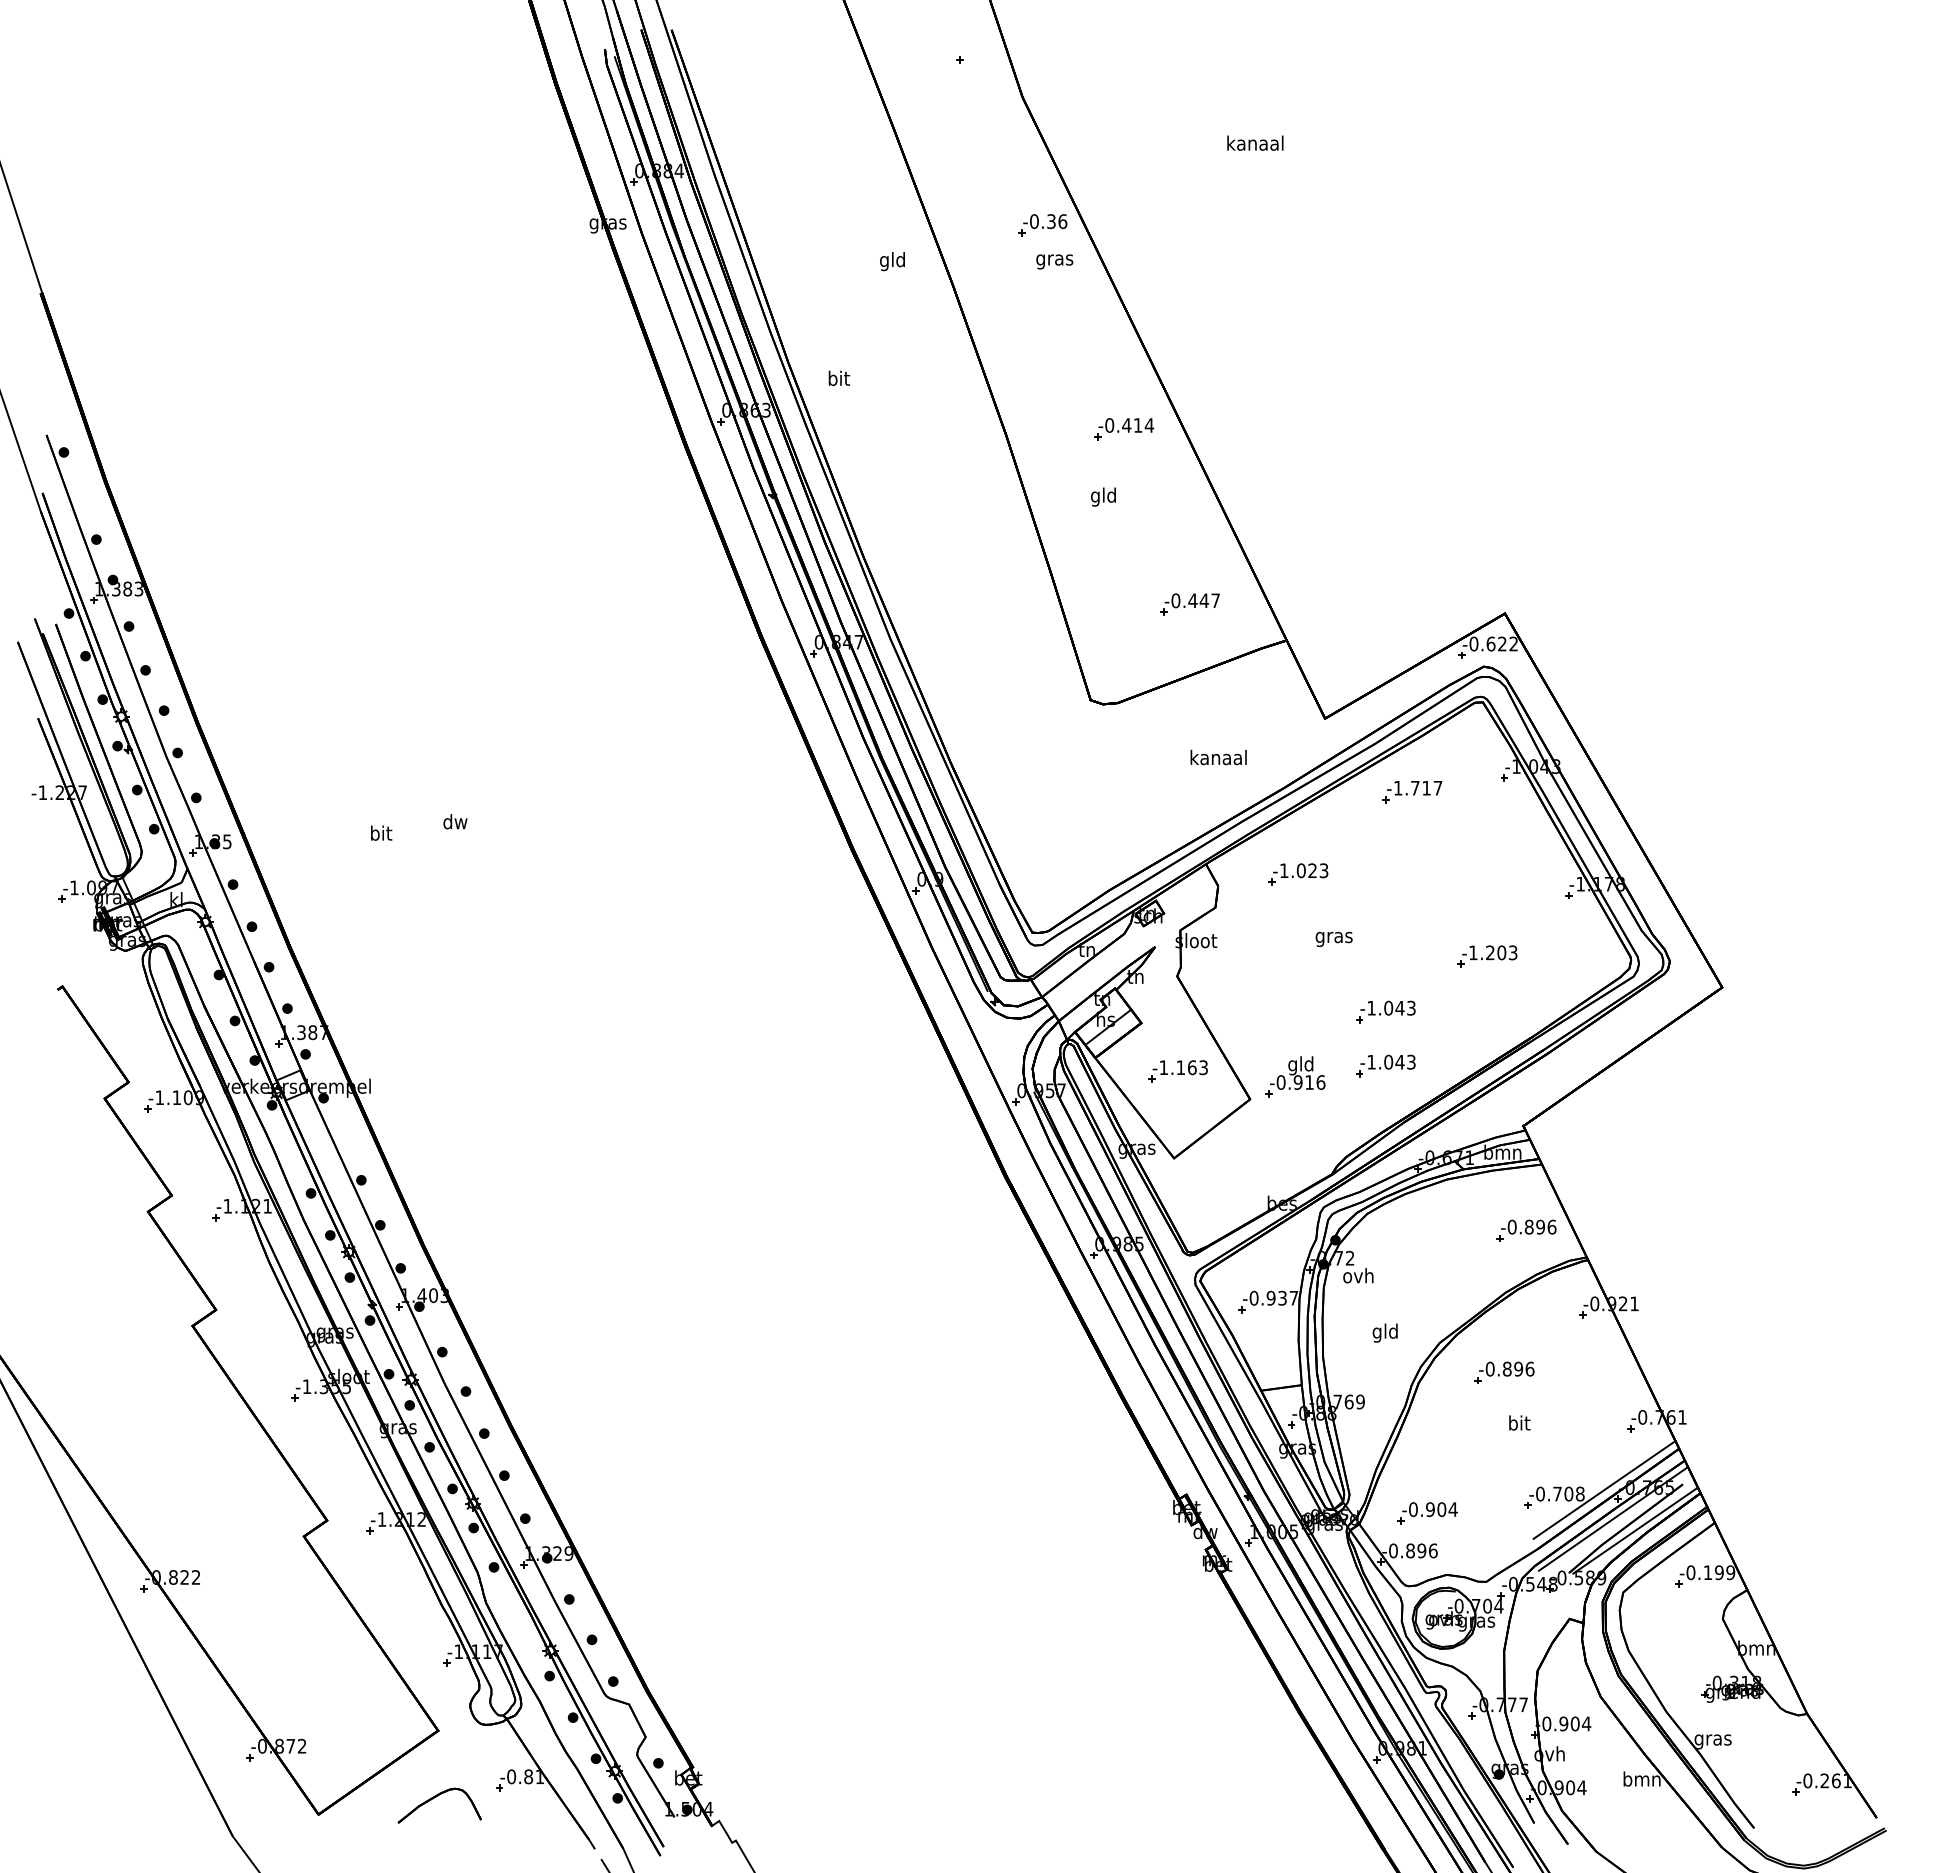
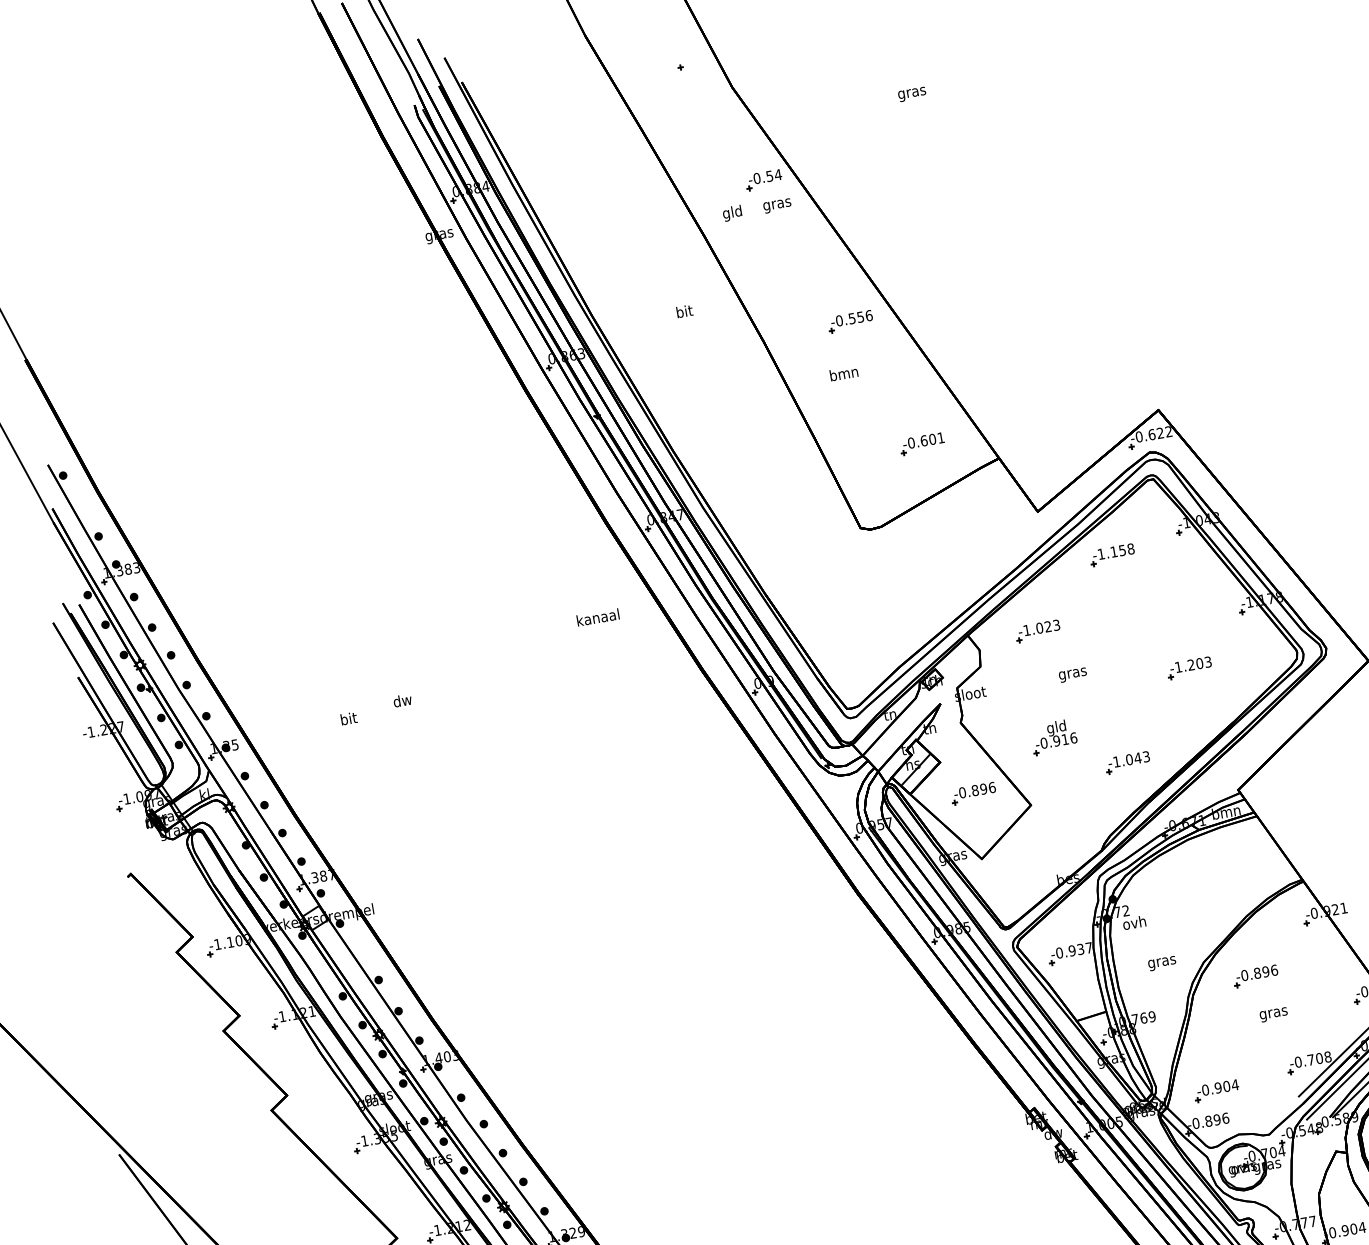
text: (1255, 144) -> (911, 92), kanaal -> gras
text: (1057, 221) -> (774, 175), -0.36 -> -0.54
text: (892, 261) -> (732, 213), moved
text: (839, 377) -> (684, 310), moved
text: (1138, 425) -> (860, 317), -0.414 -> -0.556
text: (1103, 496) -> (843, 374), gld -> bmn
text: (1203, 600) -> (931, 439), -0.447 -> -0.601
text: (1218, 757) -> (597, 617), moved
text: (1426, 787) -> (1122, 549), -1.717 -> -1.158
part: (1385, 1011) -> (1120, 722), removed
text: (1183, 1067) -> (977, 790), -1.163 -> -0.896
part: (1295, 1076) -> (1054, 736), moved
part: (1526, 1230) -> (1253, 867), removed
text: (1385, 1332) -> (1161, 961), gld -> gras
text: (1518, 1424) -> (1272, 1013), bit -> gras

